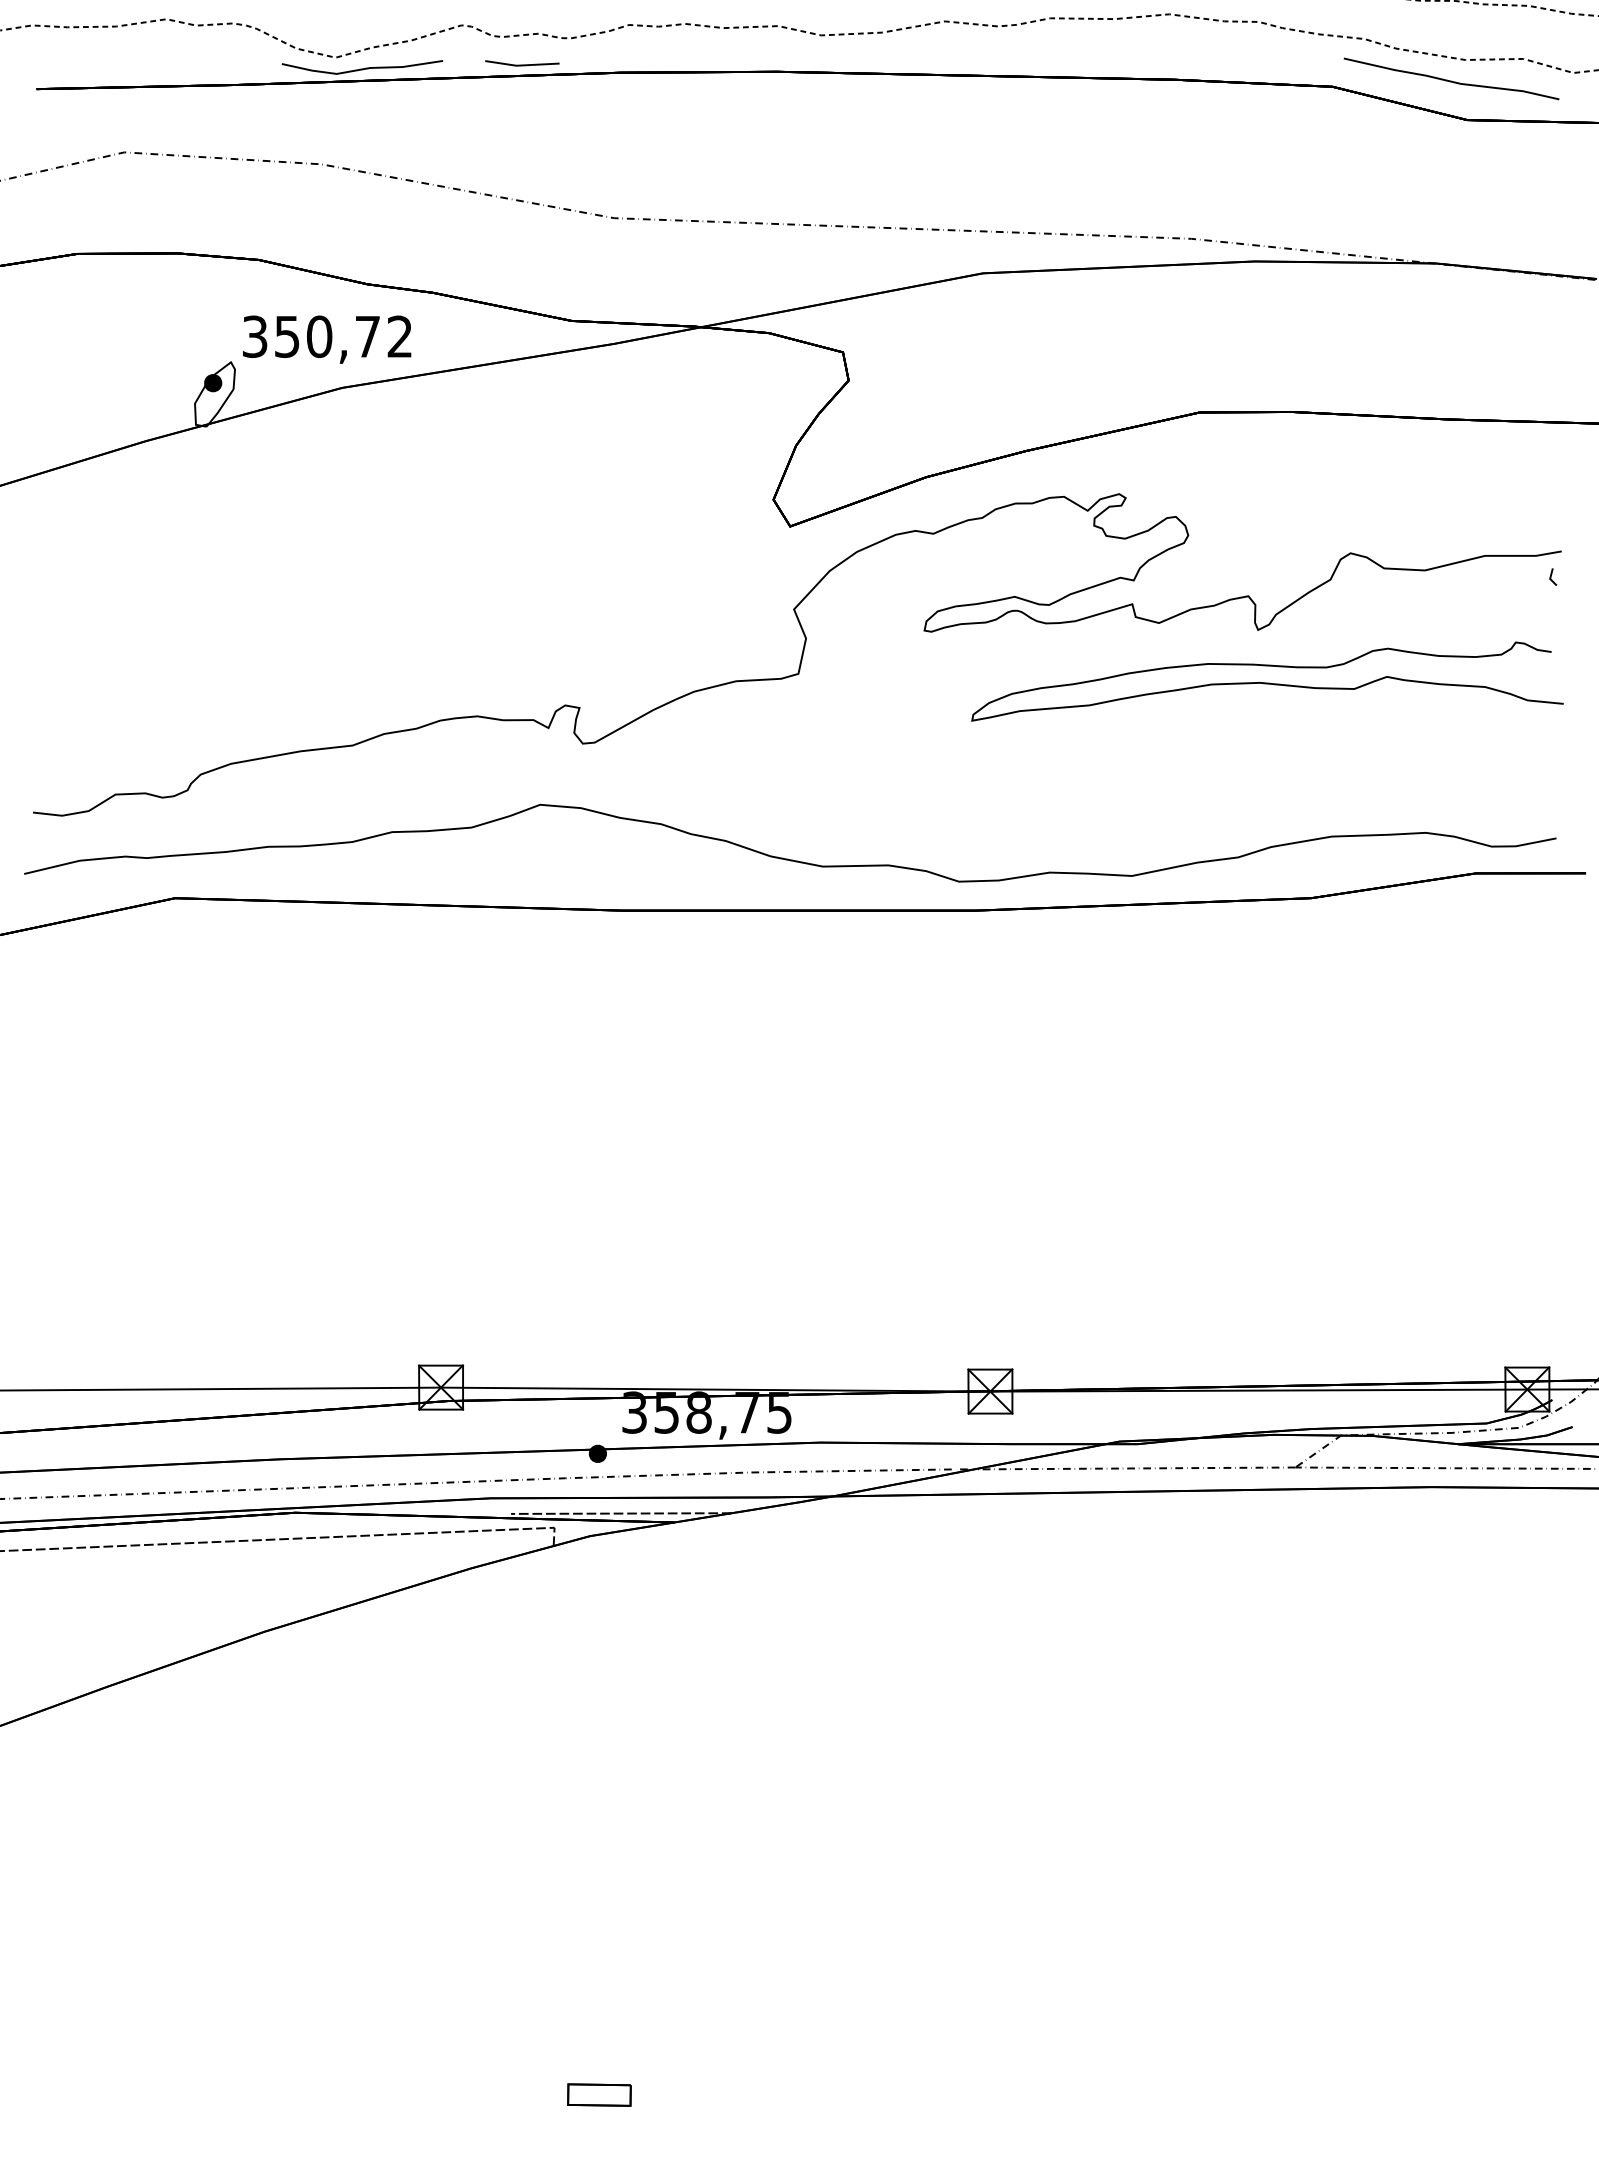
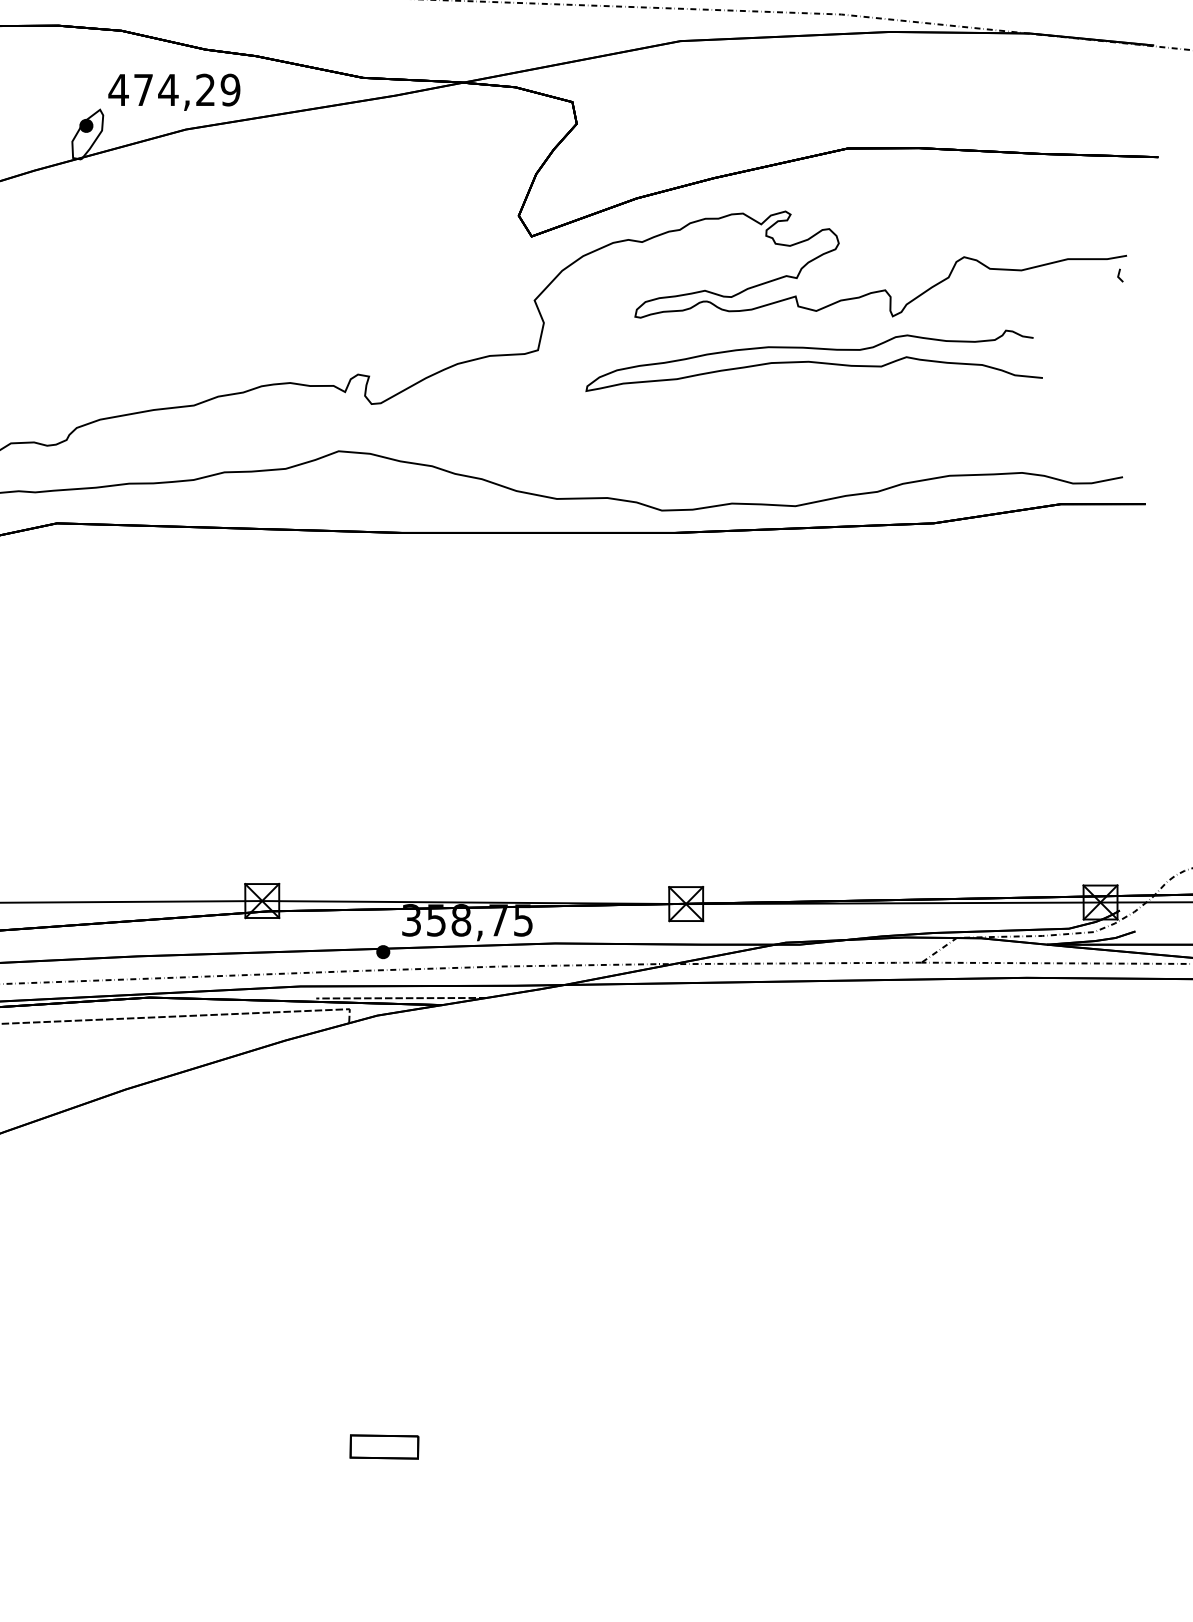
text: (326, 336) -> (173, 89), 350,72 -> 474,29
curve: (1267, 682) -> (814, 361), moved
part: (599, 2094) -> (384, 1446), size x1.4

